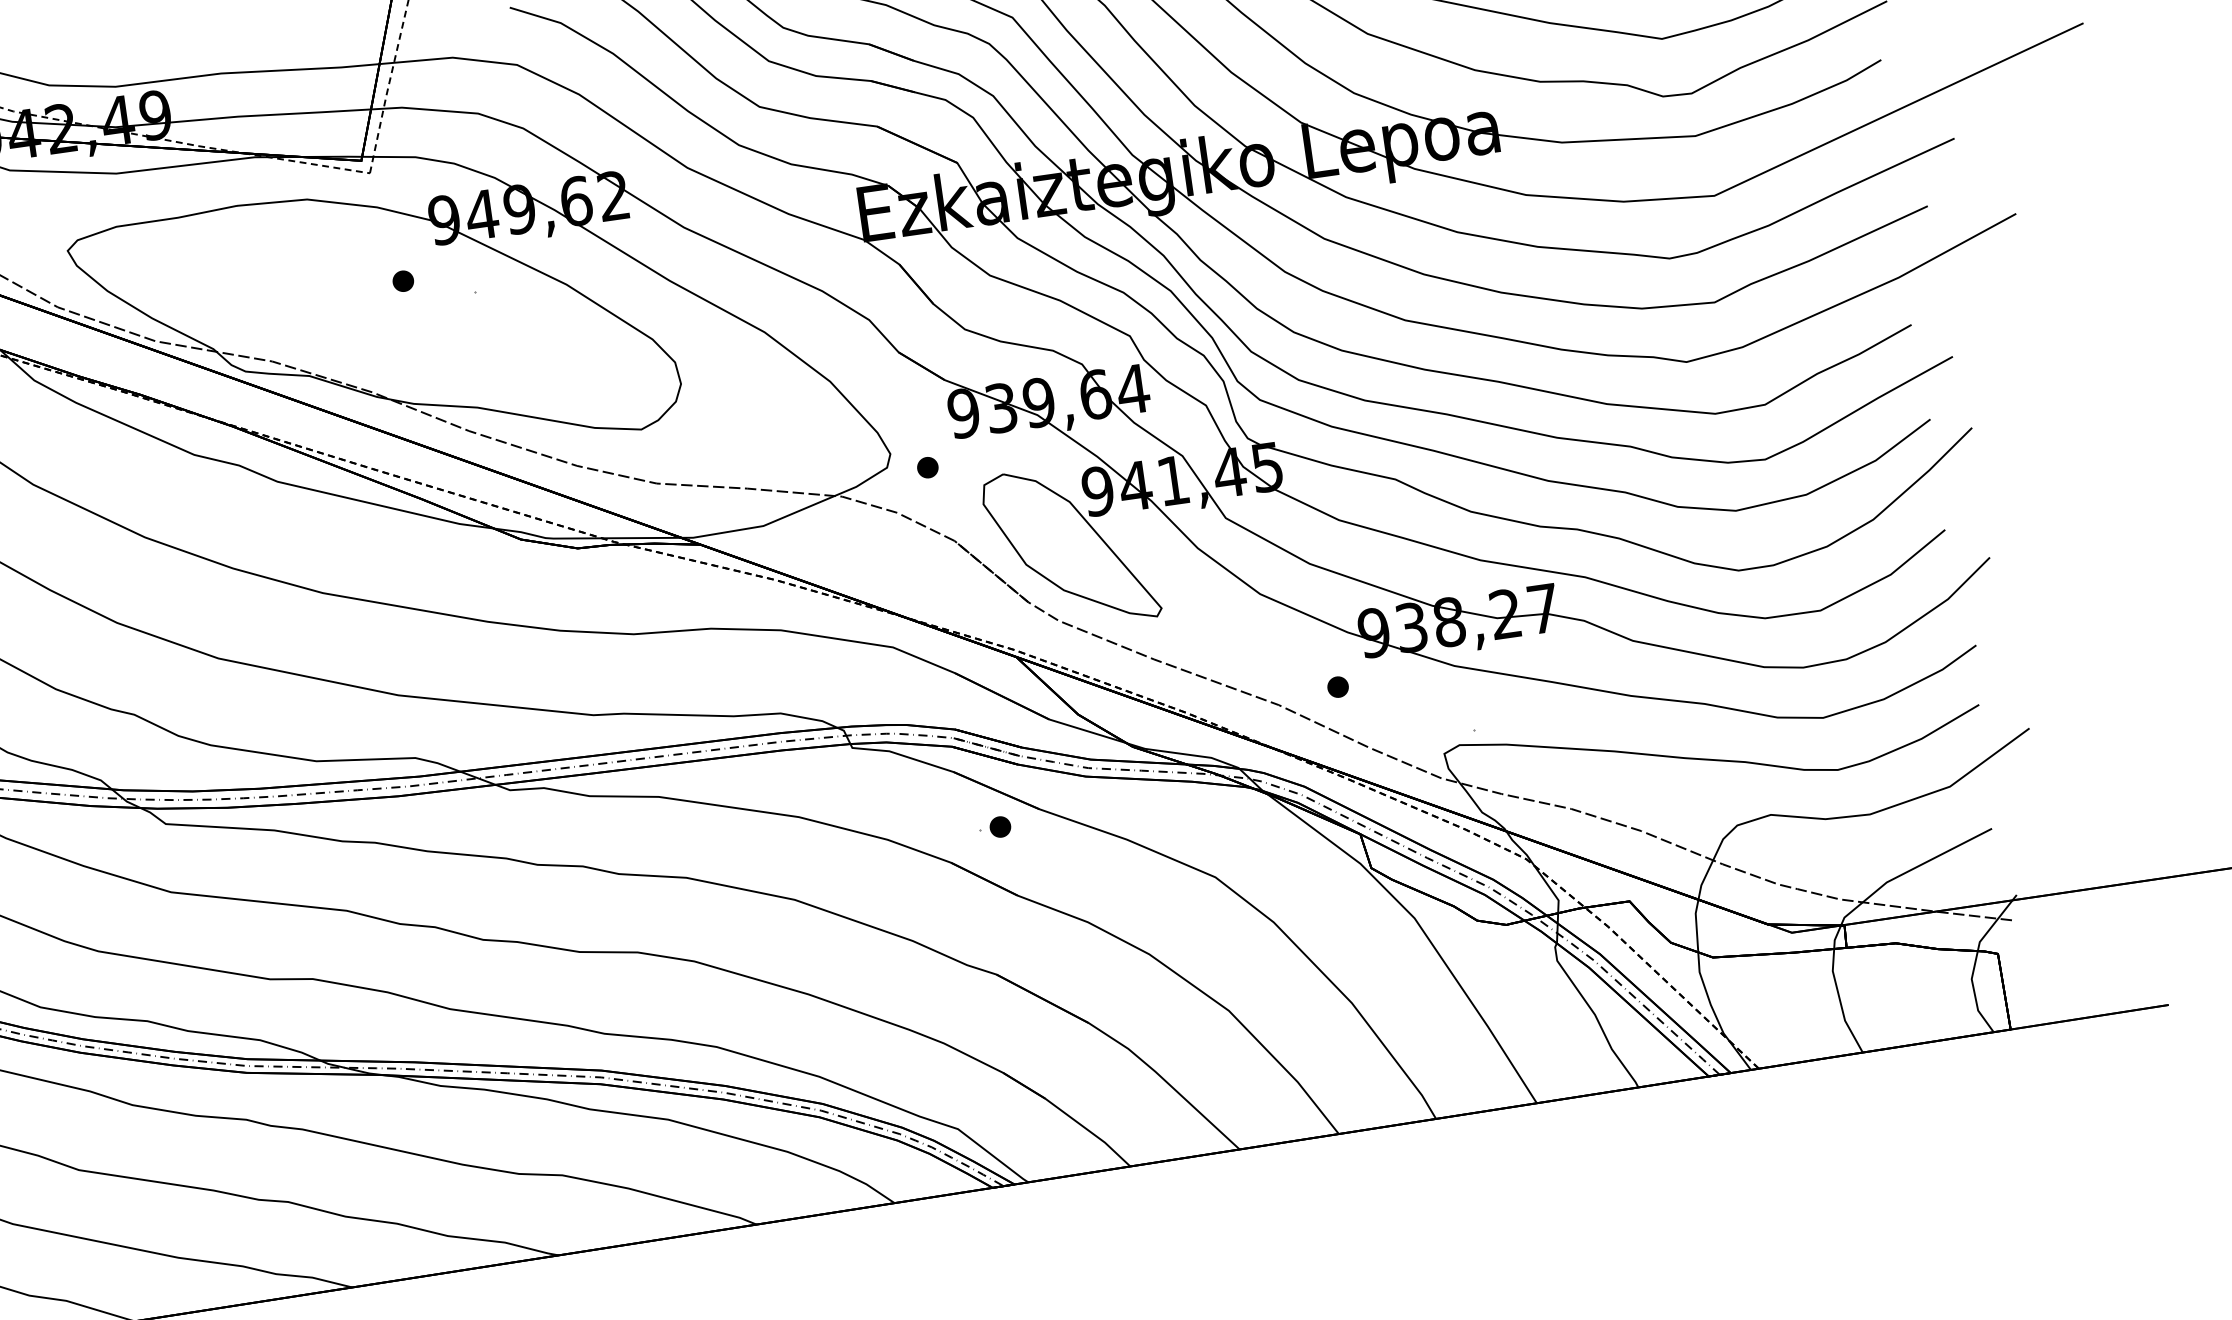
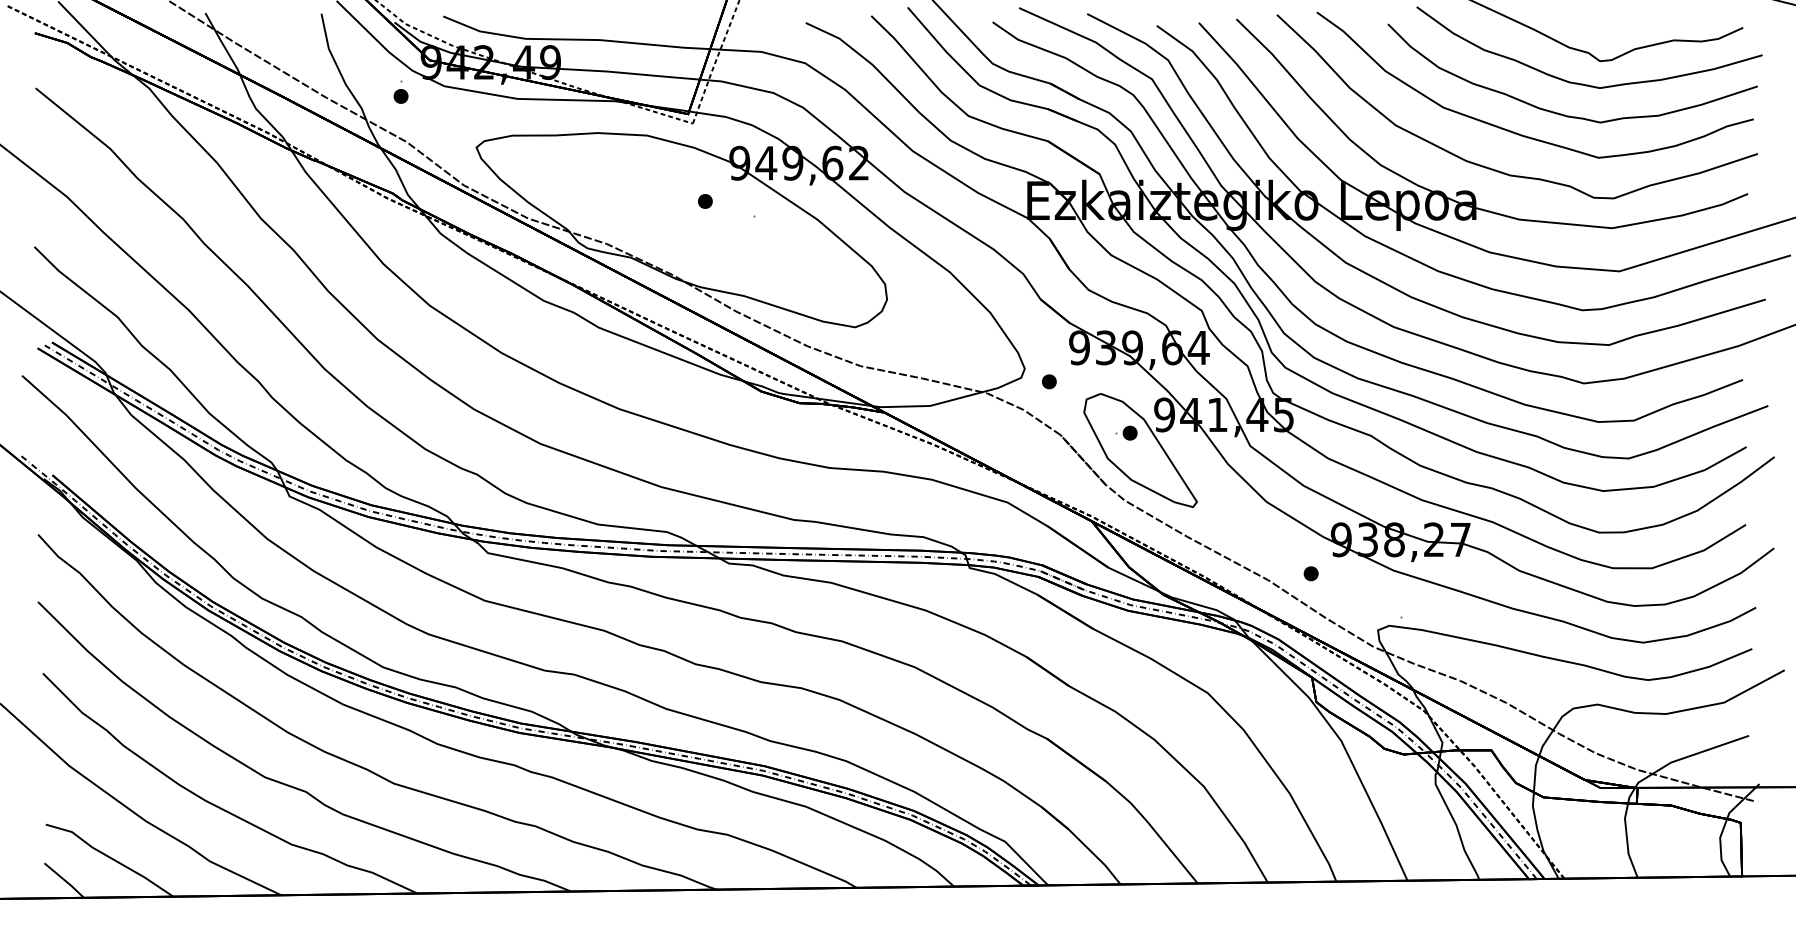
part: (995, 826) -> (1126, 432), moved

